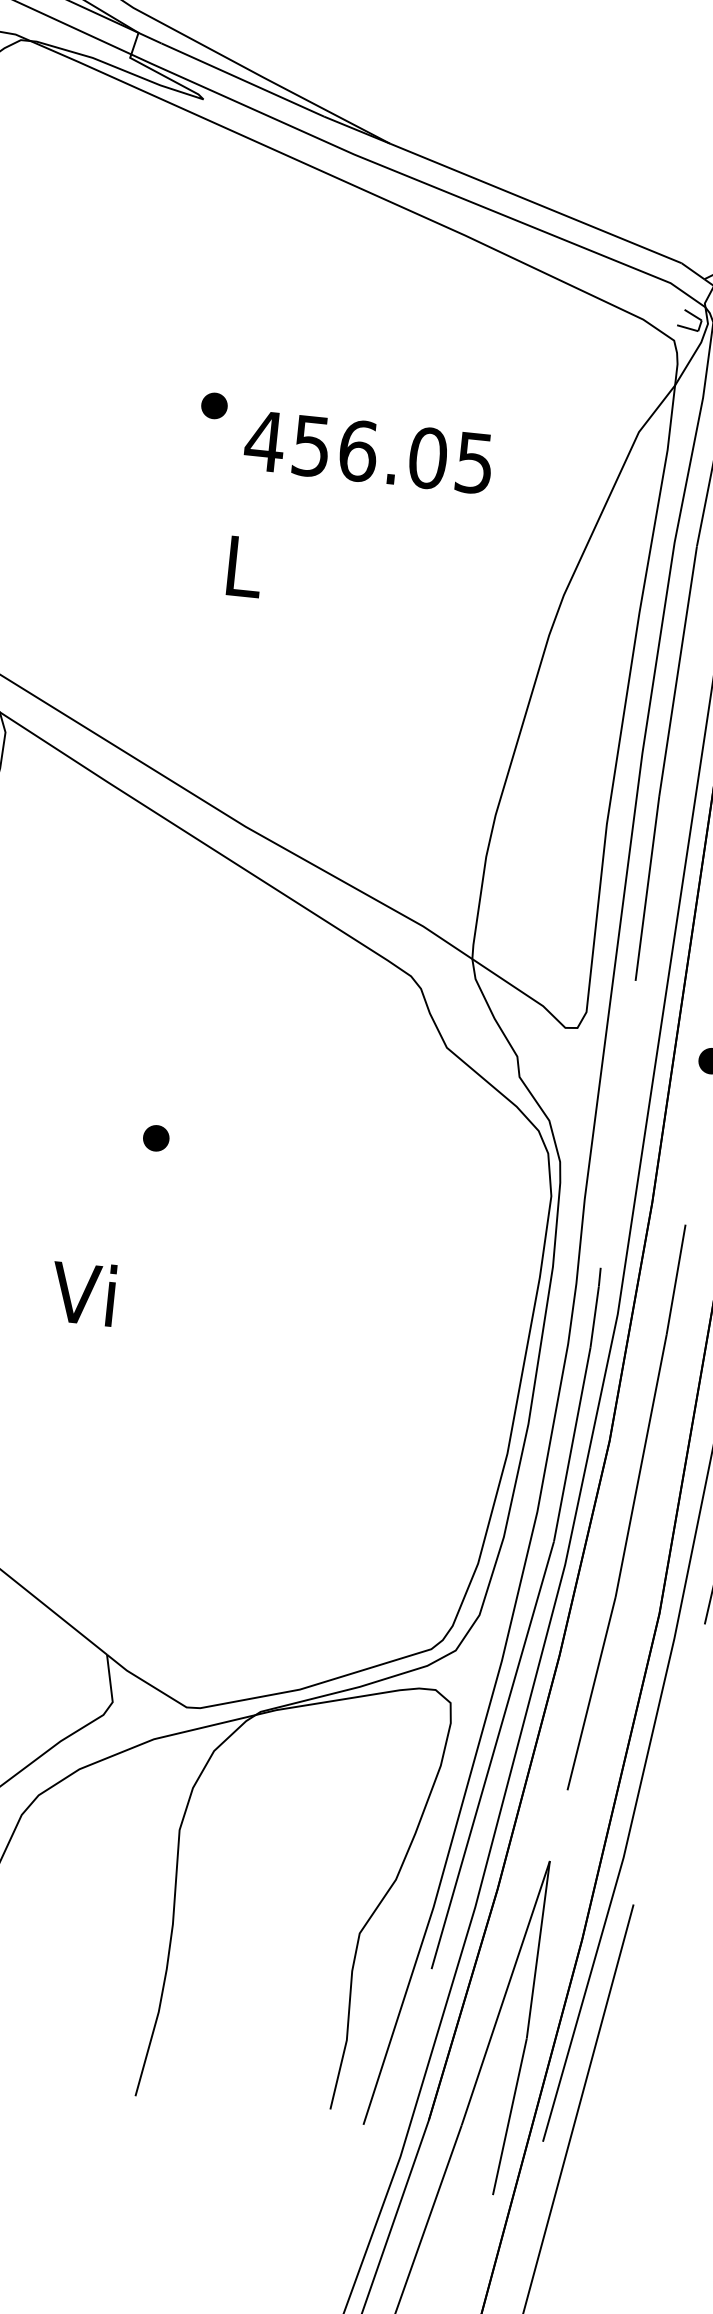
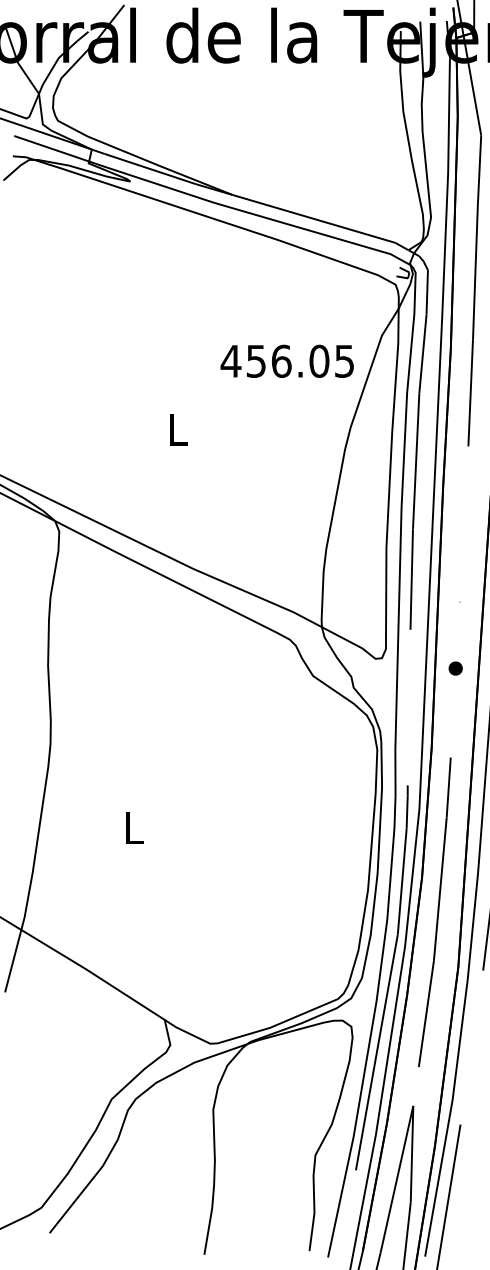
part: (215, 406) -> (153, 345), removed
text: (367, 450) -> (286, 360), moved
part: (156, 1138) -> (162, 740), removed
text: (82, 1292) -> (131, 827), Vi -> L

